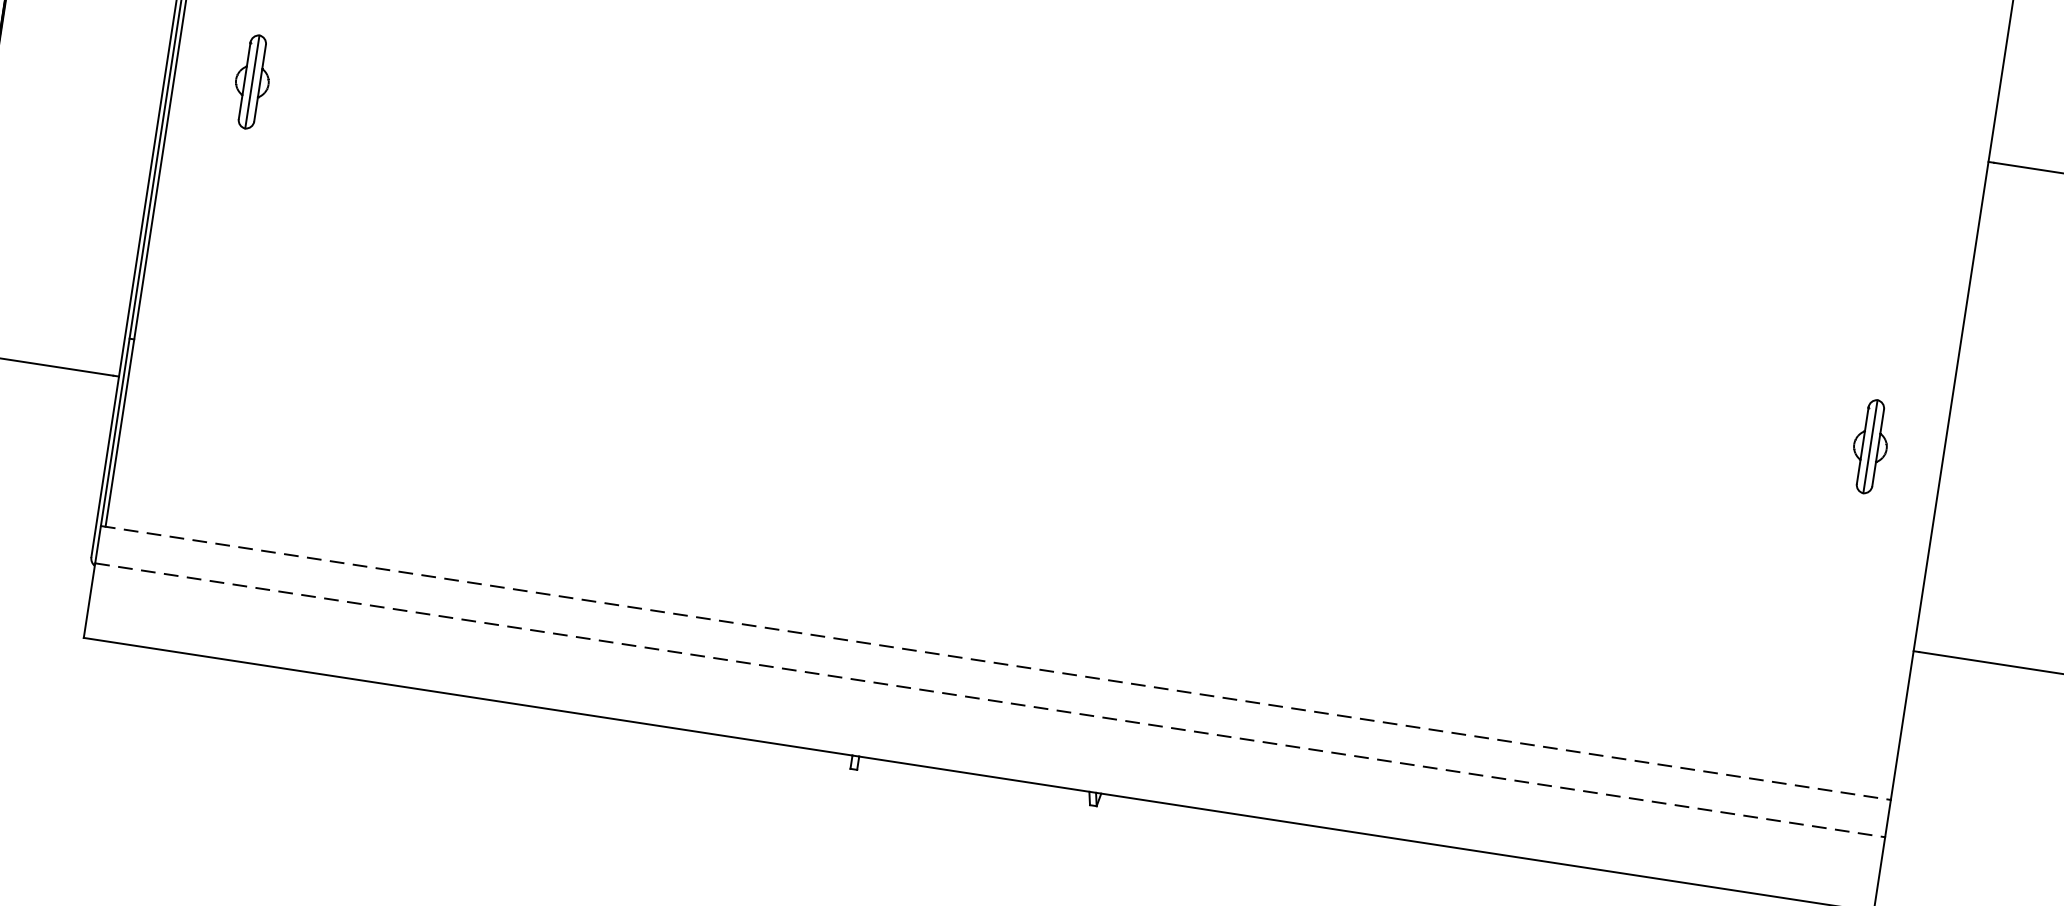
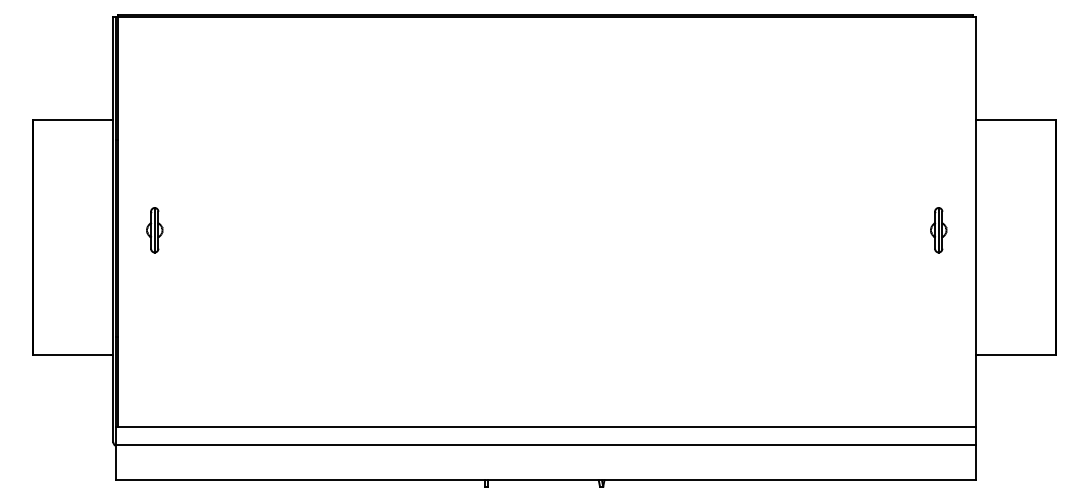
part: (251, 82) -> (154, 230), moved
part: (1869, 447) -> (938, 230), moved
line: (997, 663) -> (546, 426), dashed -> solid
line: (992, 700) -> (546, 444), dashed -> solid

